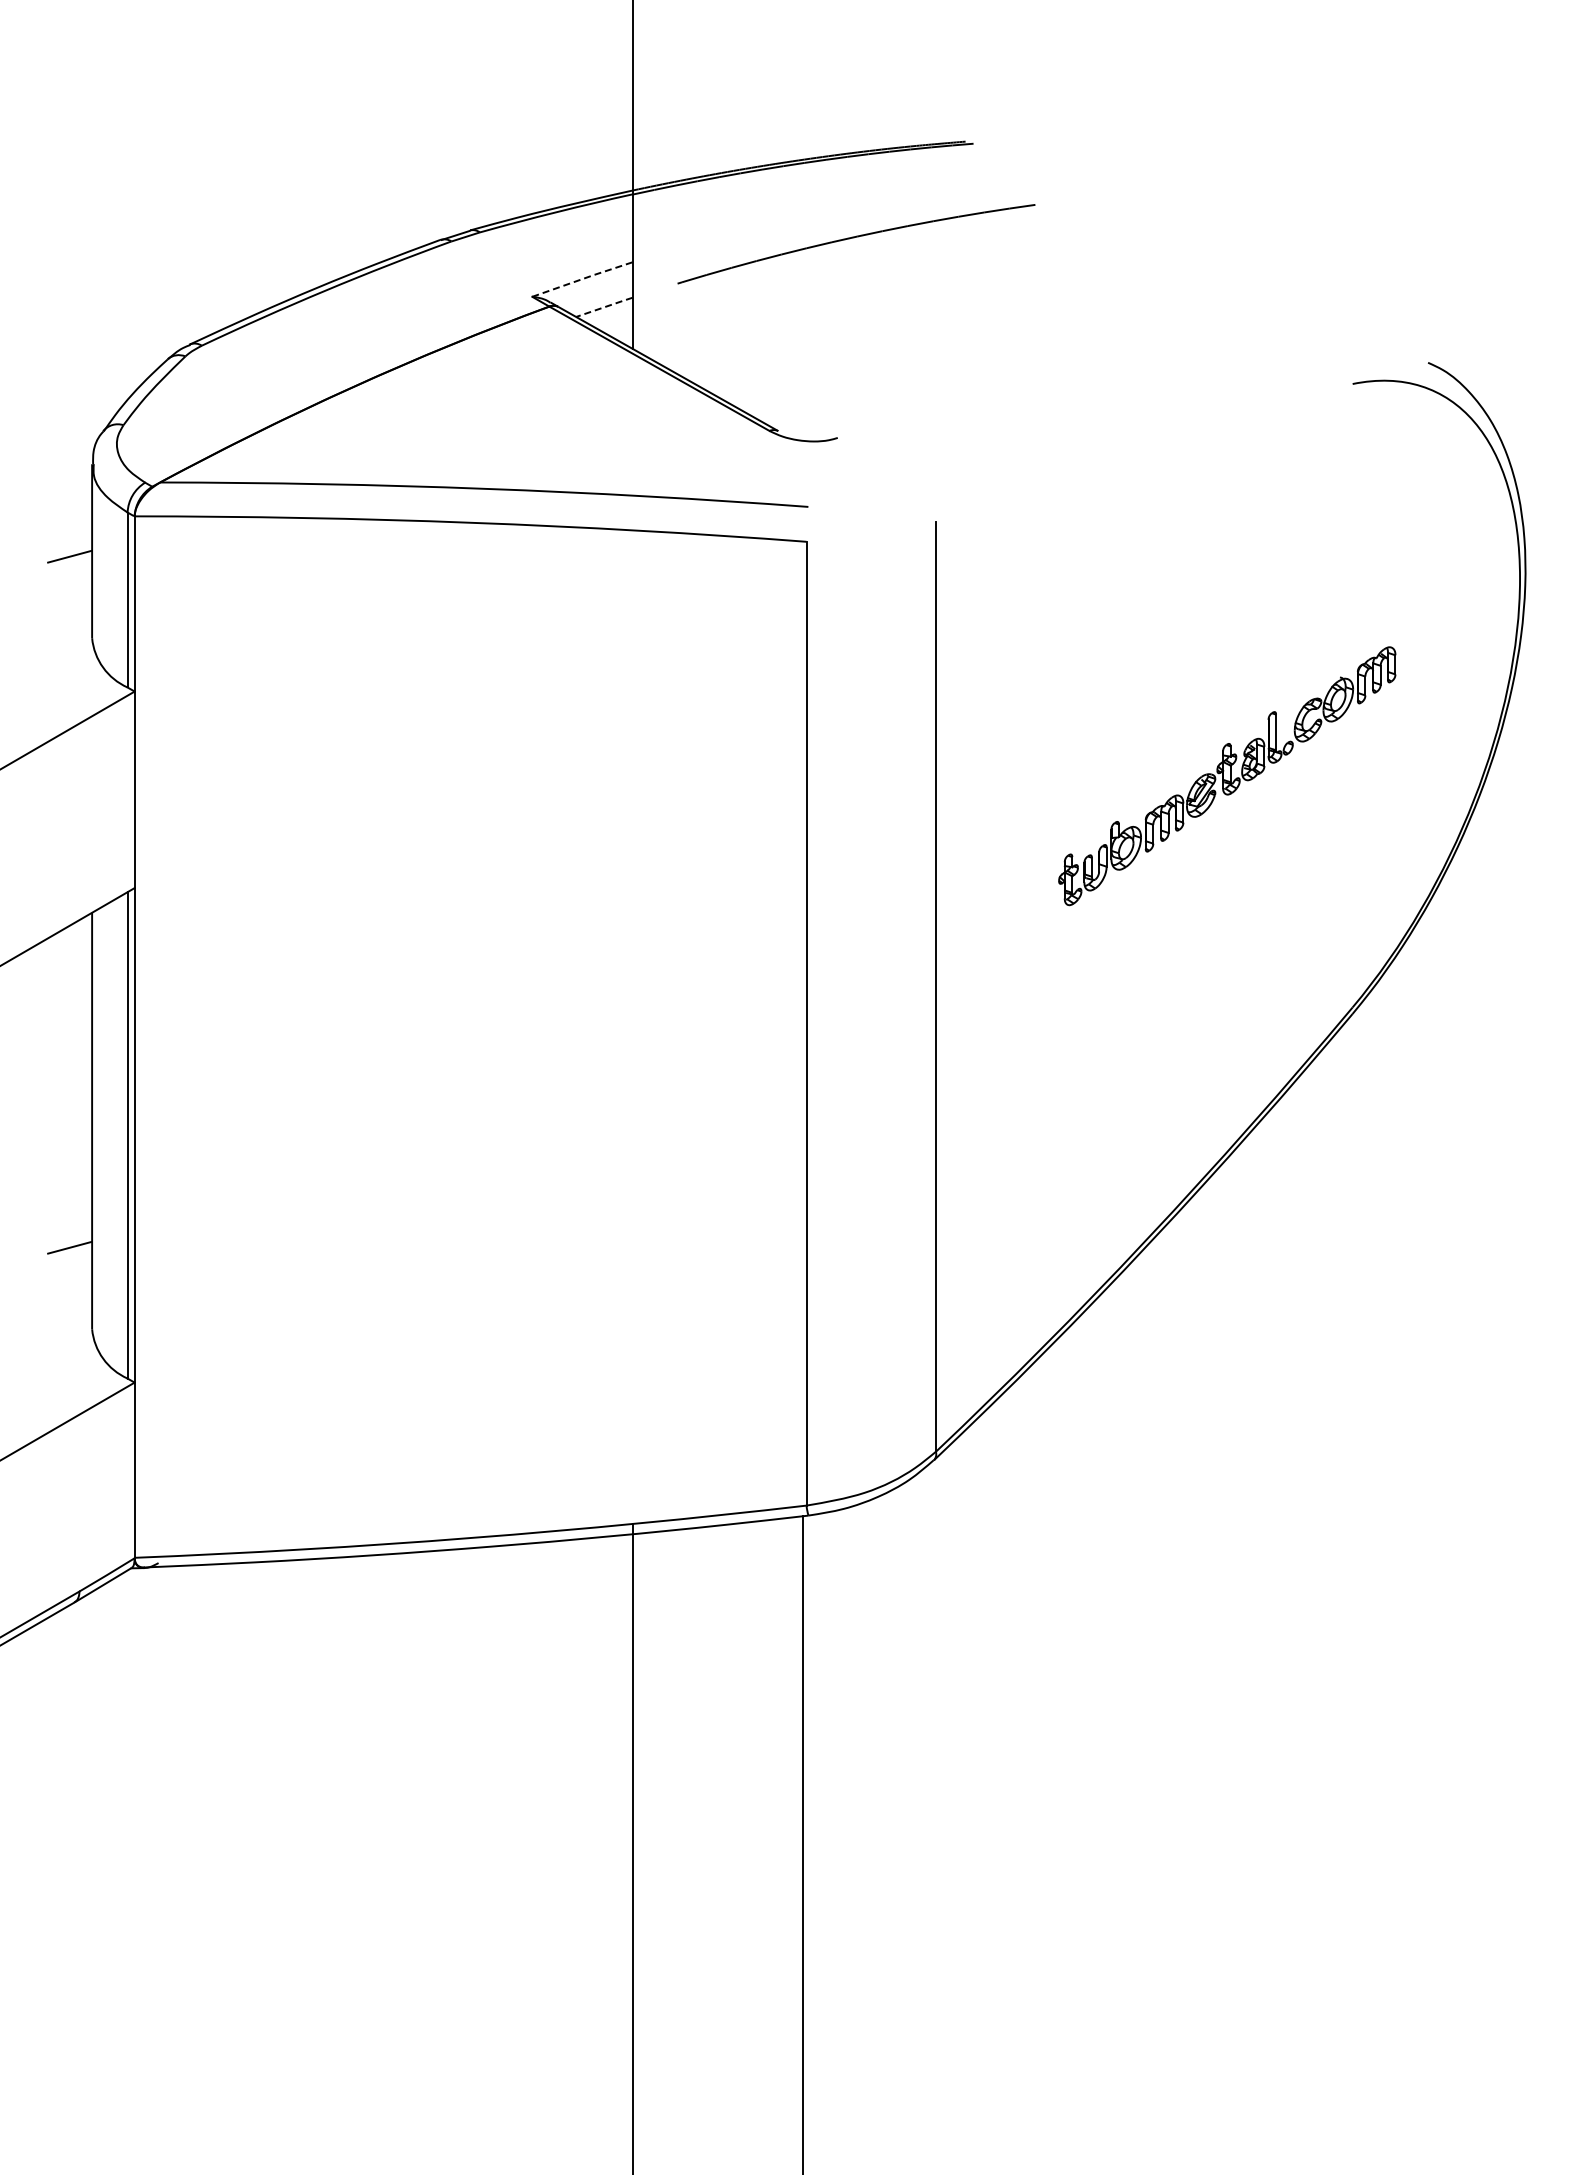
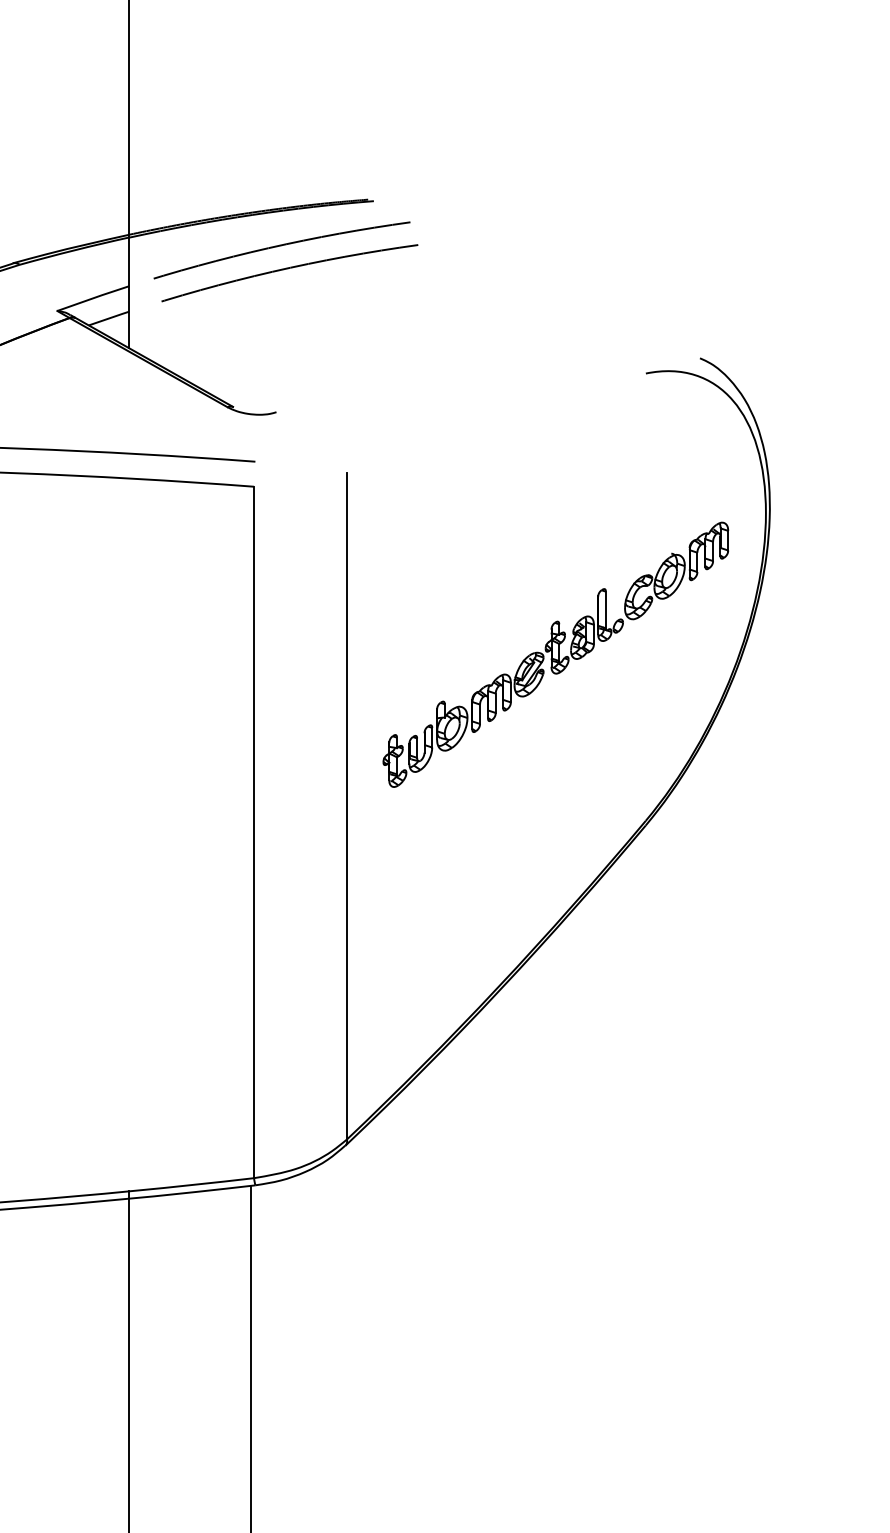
arc: (844, 206) -> (281, 246), added
line: (583, 278) -> (94, 297), dashed -> solid
line: (605, 306) -> (109, 317), dashed -> solid
part: (1227, 776) -> (556, 655), size x1.43

